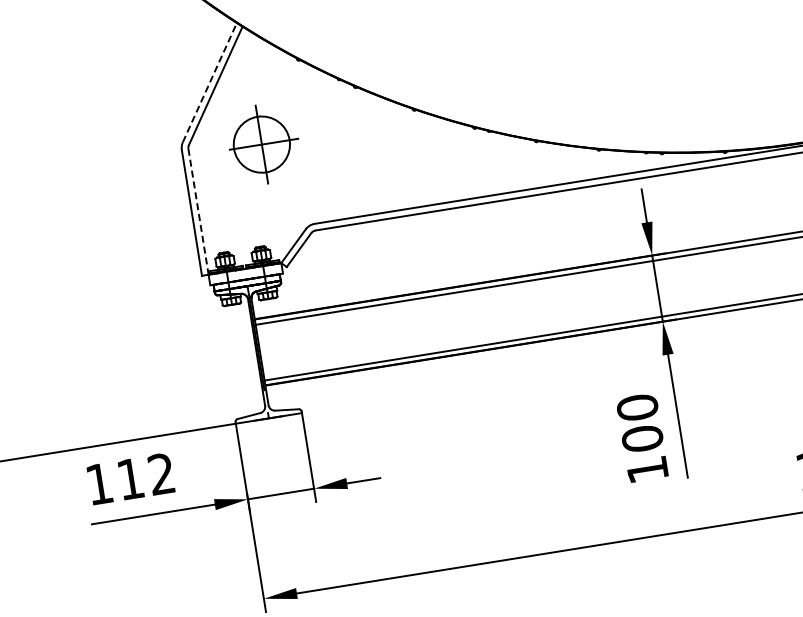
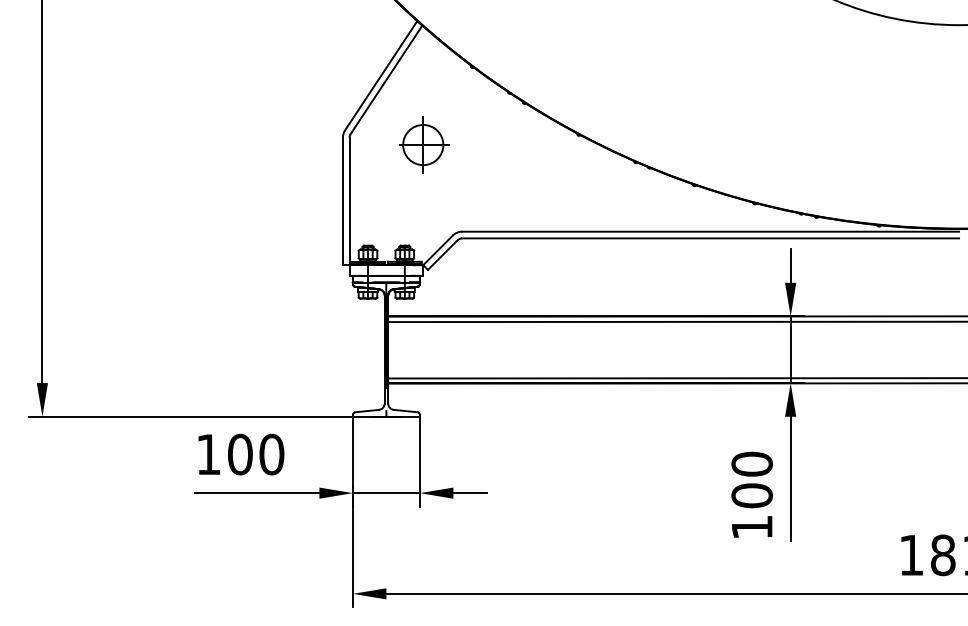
line: (210, 82) -> (381, 75), dashed -> solid
part: (263, 143) -> (424, 144), size x0.71
line: (198, 211) -> (349, 201), dashed -> solid
text: (146, 476) -> (256, 454), 112 -> 100

